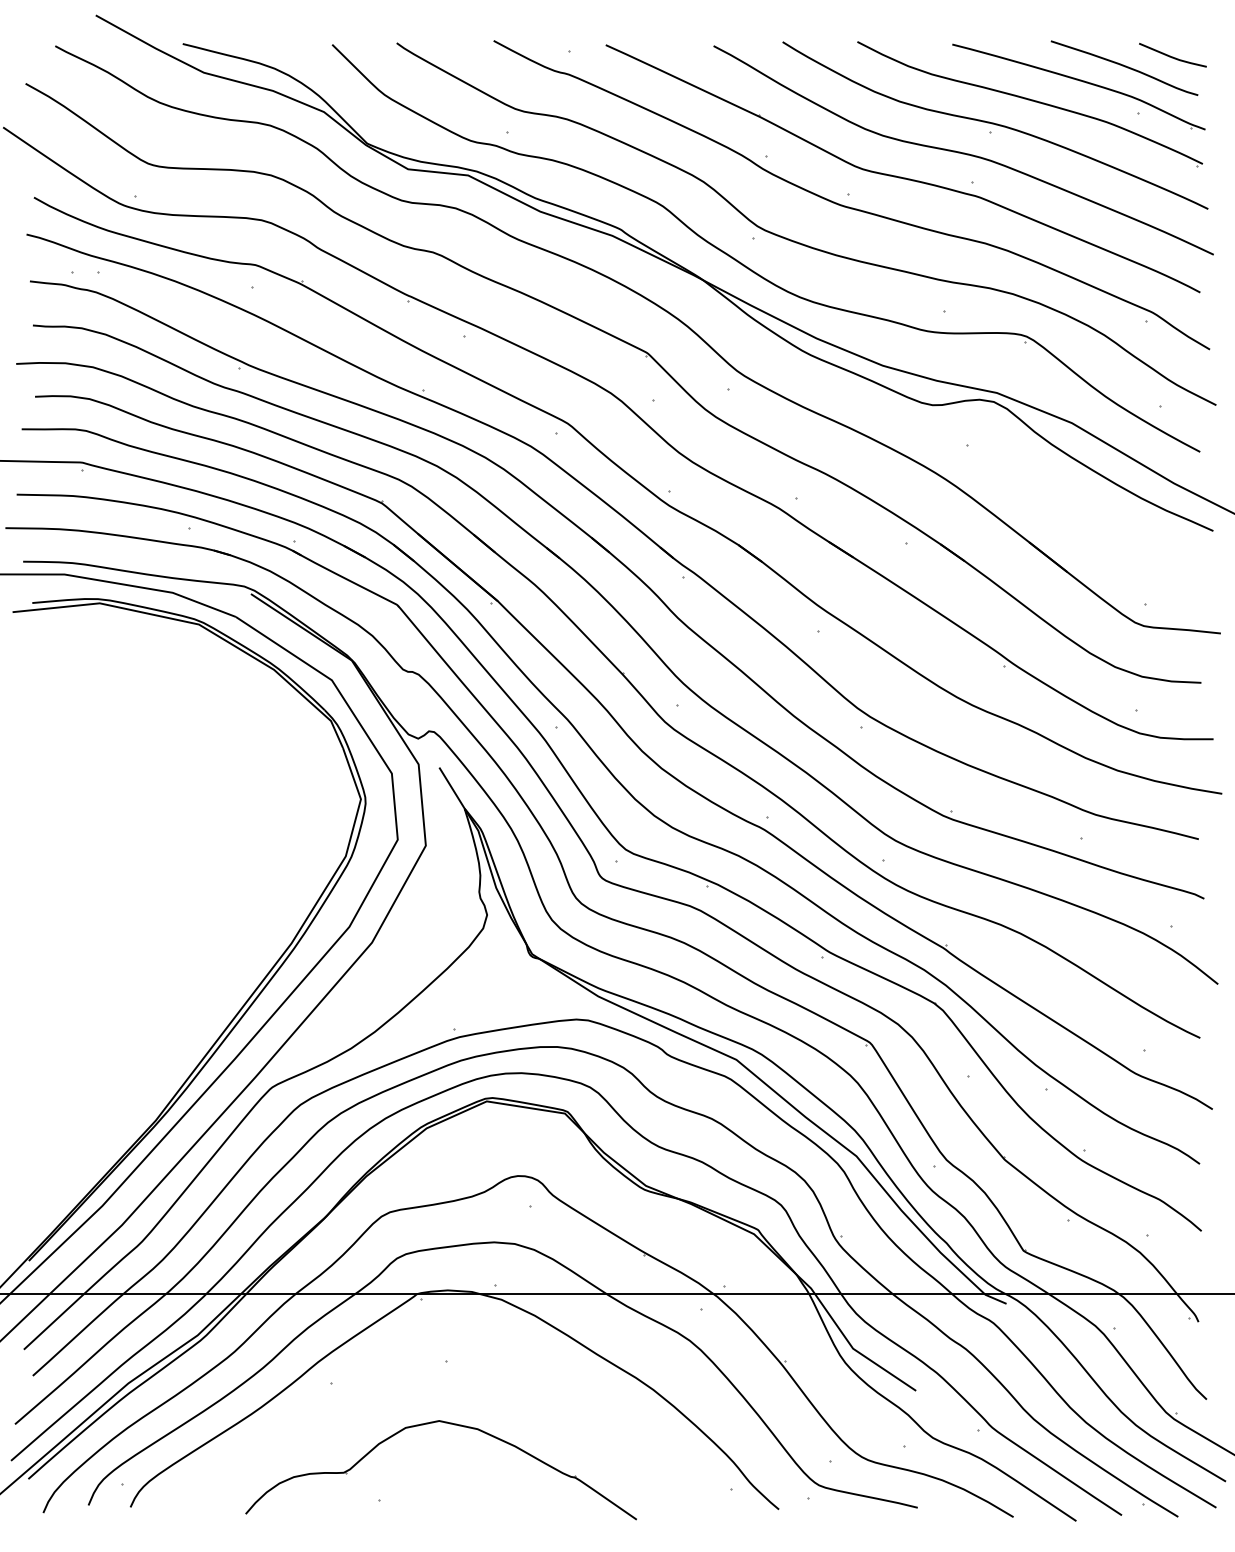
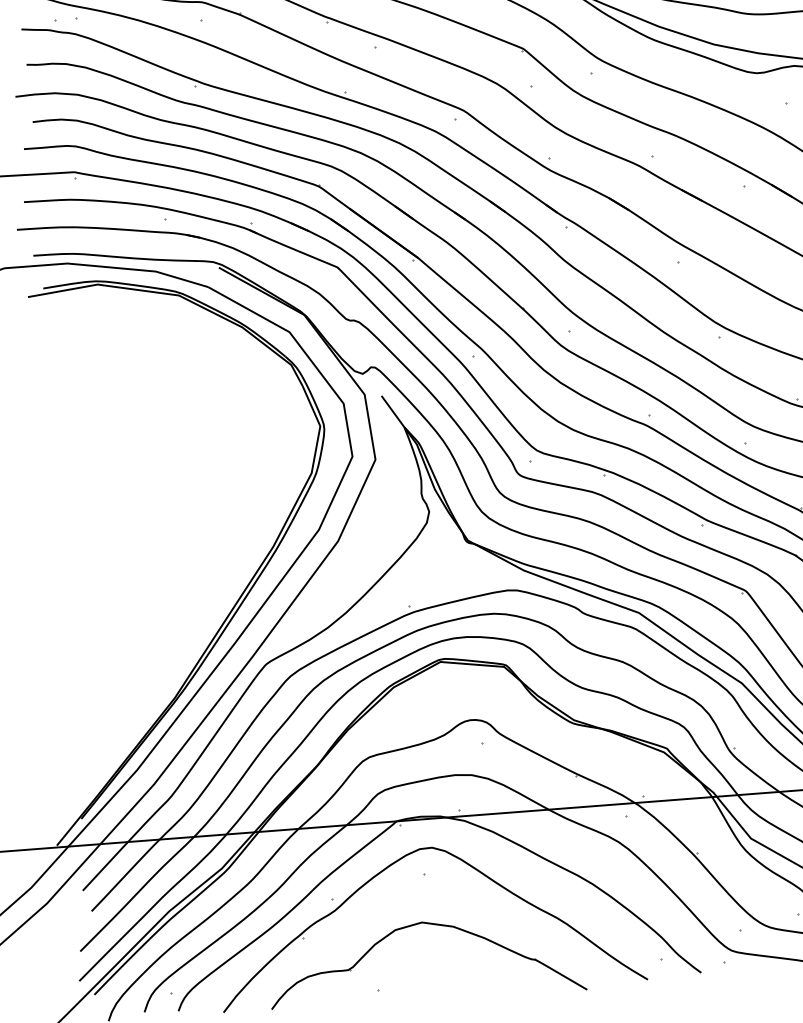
part: (406, 1348) -> (391, 866), added

